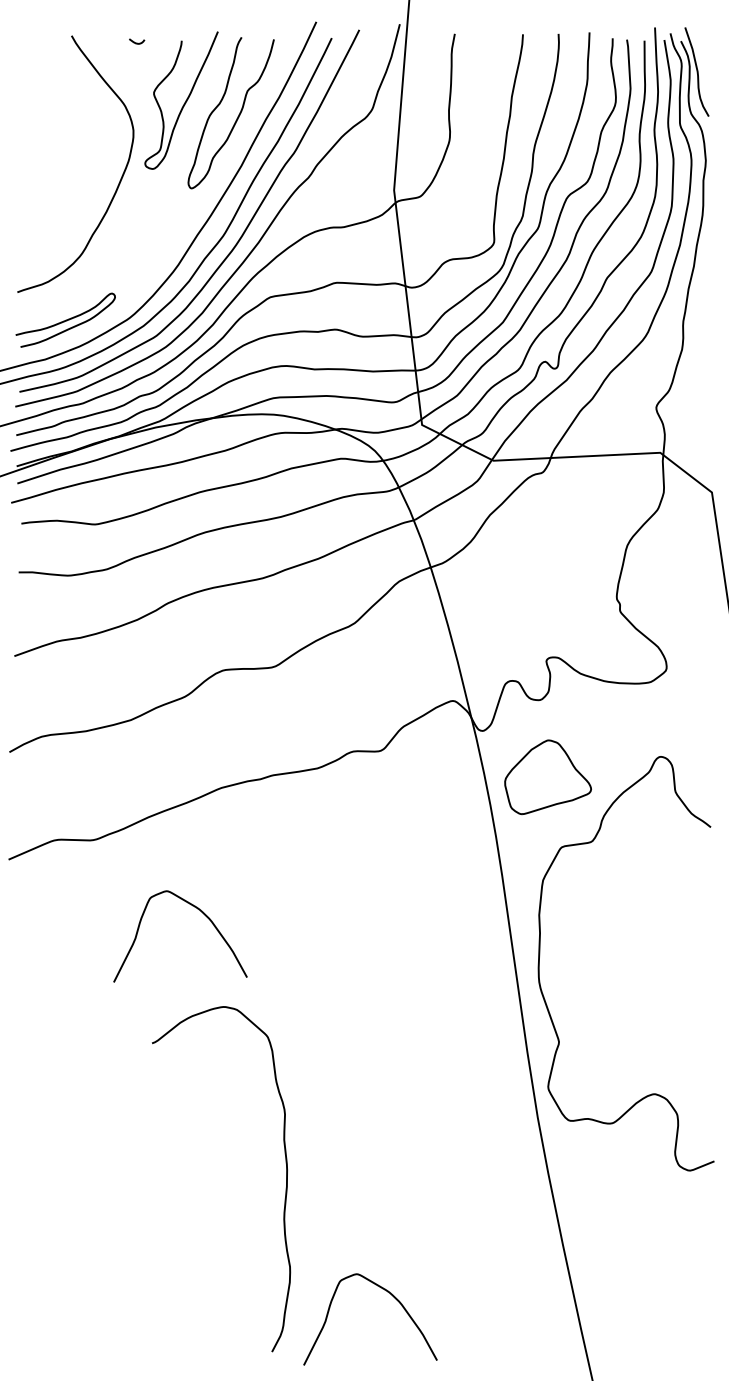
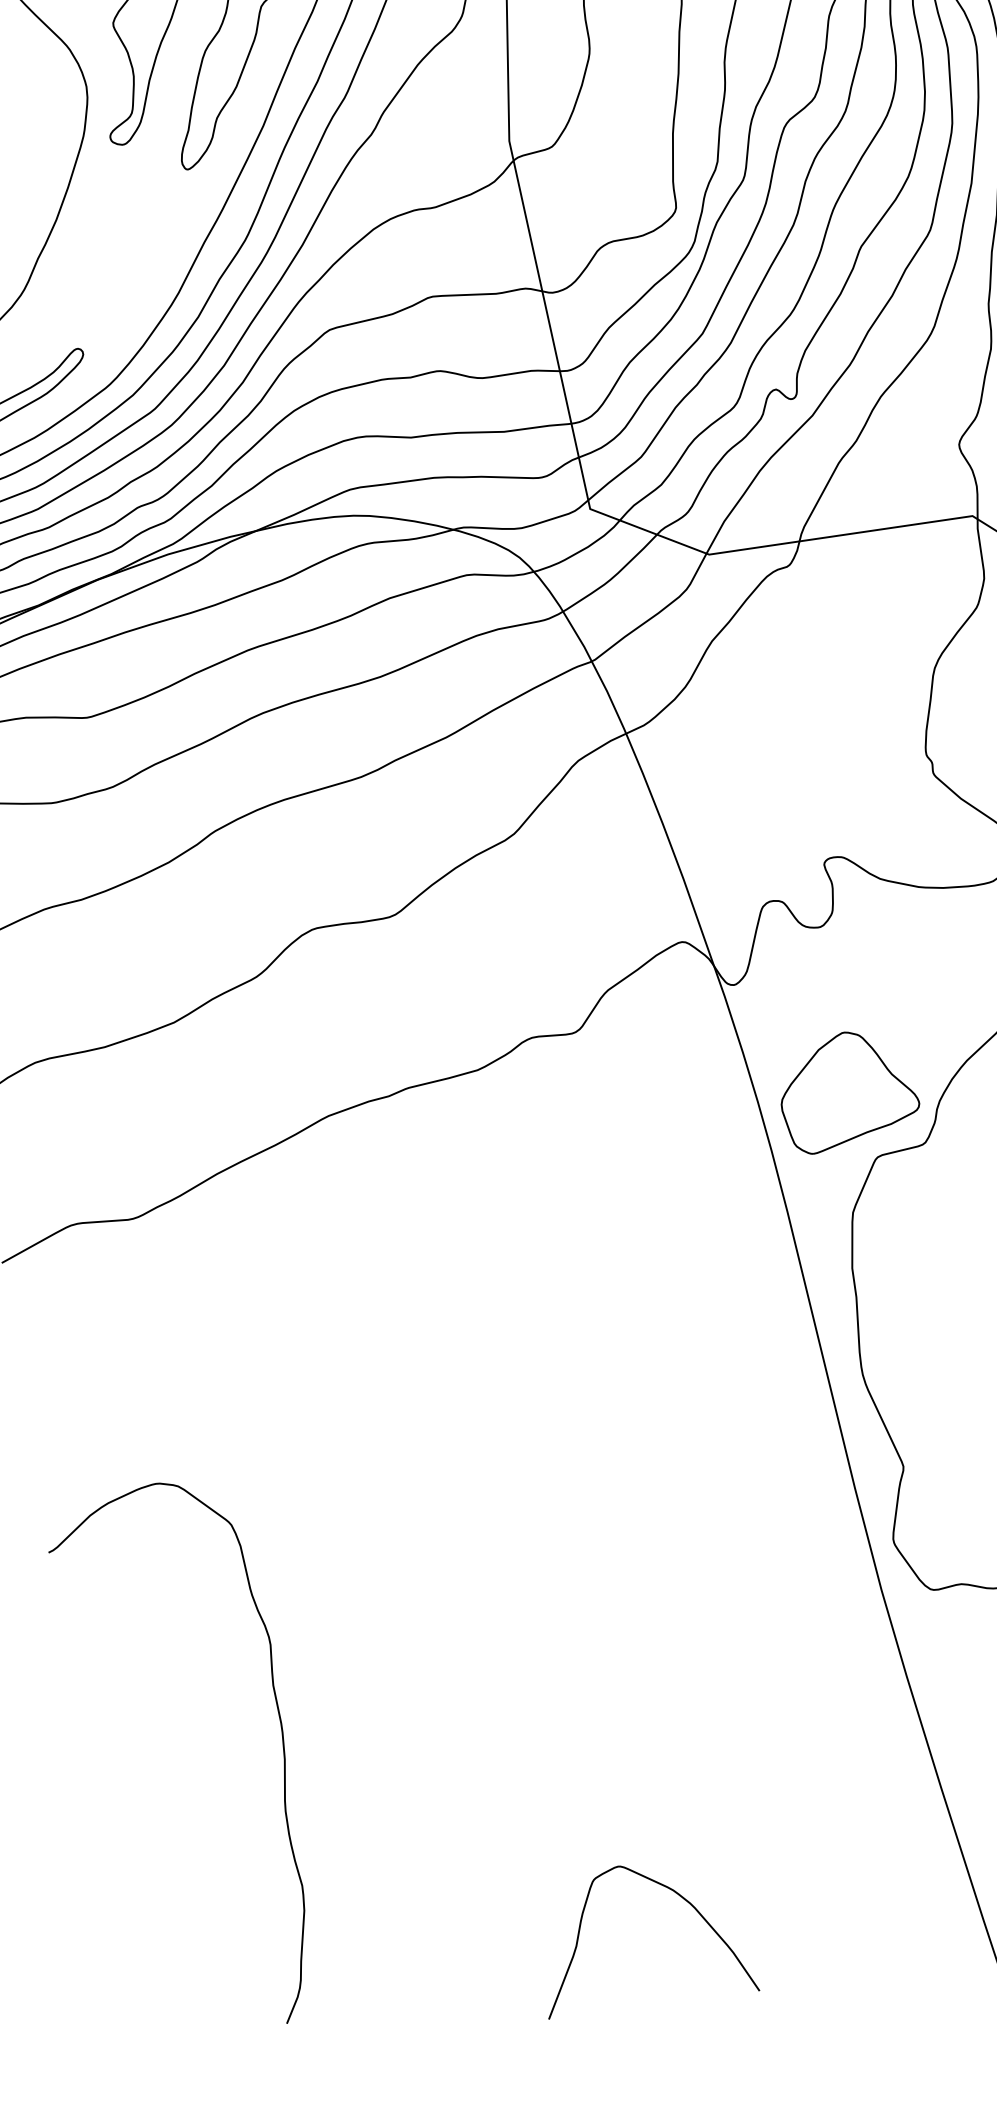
part: (547, 777) -> (848, 1091), moved
curve: (202, 913) -> (317, 1318), removed
curve: (285, 1188) -> (282, 1762), moved

